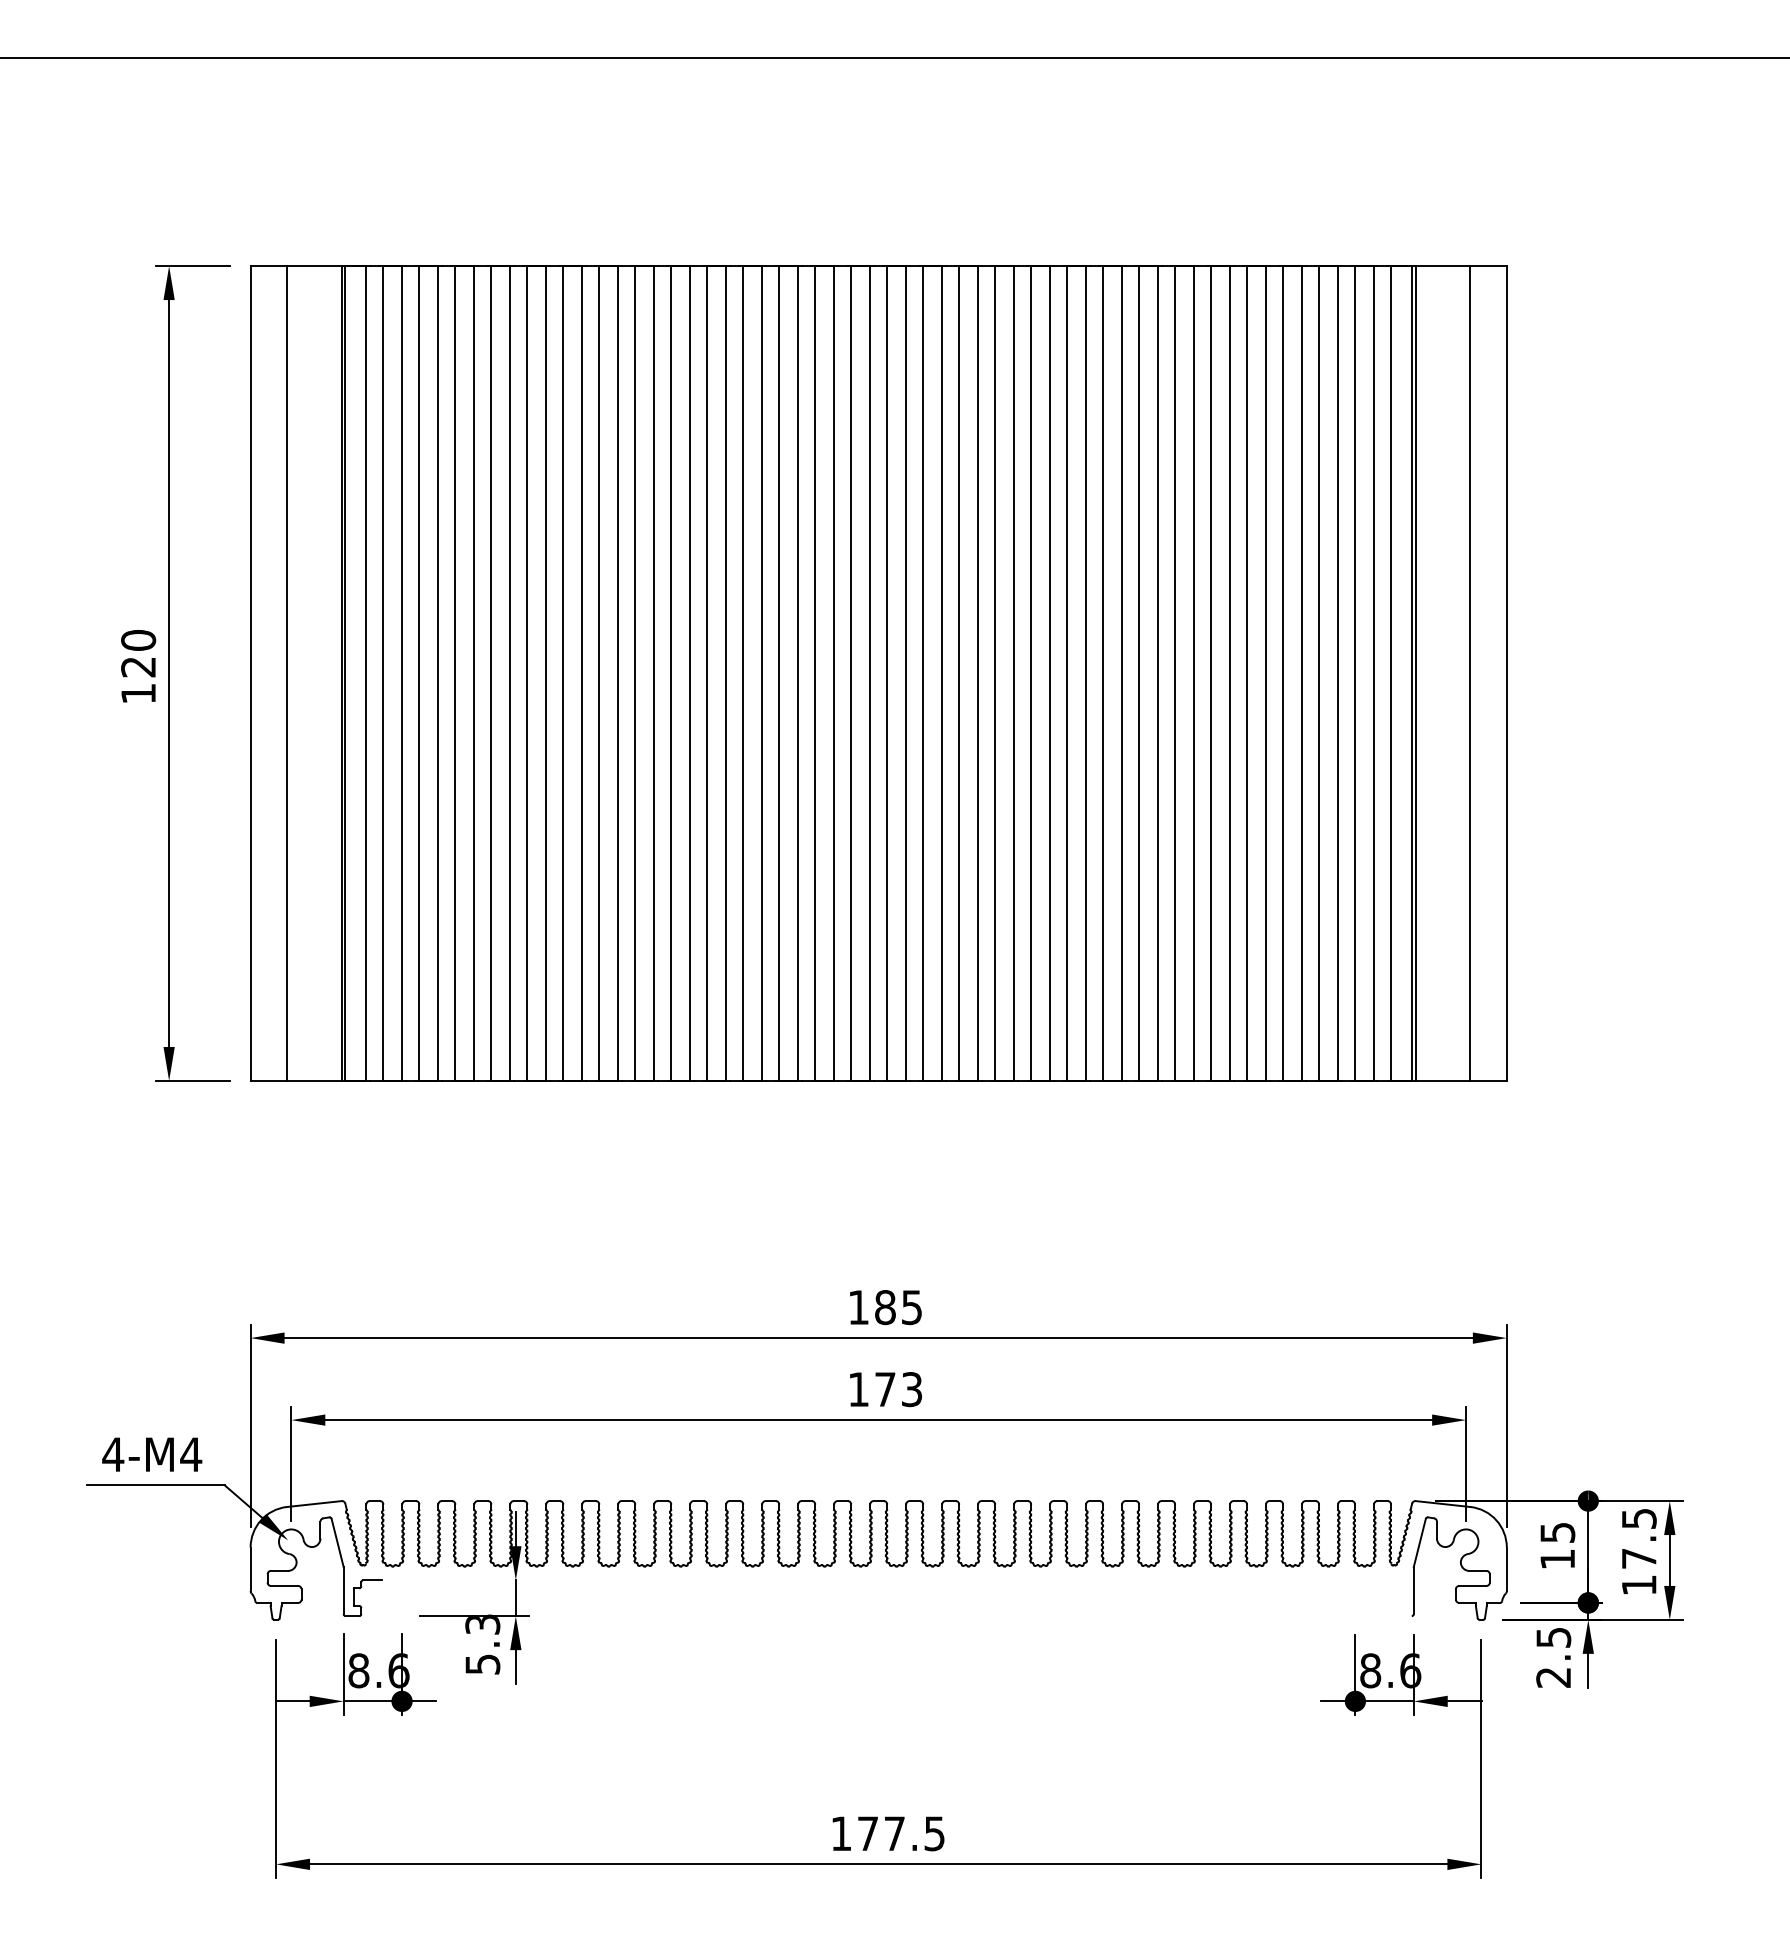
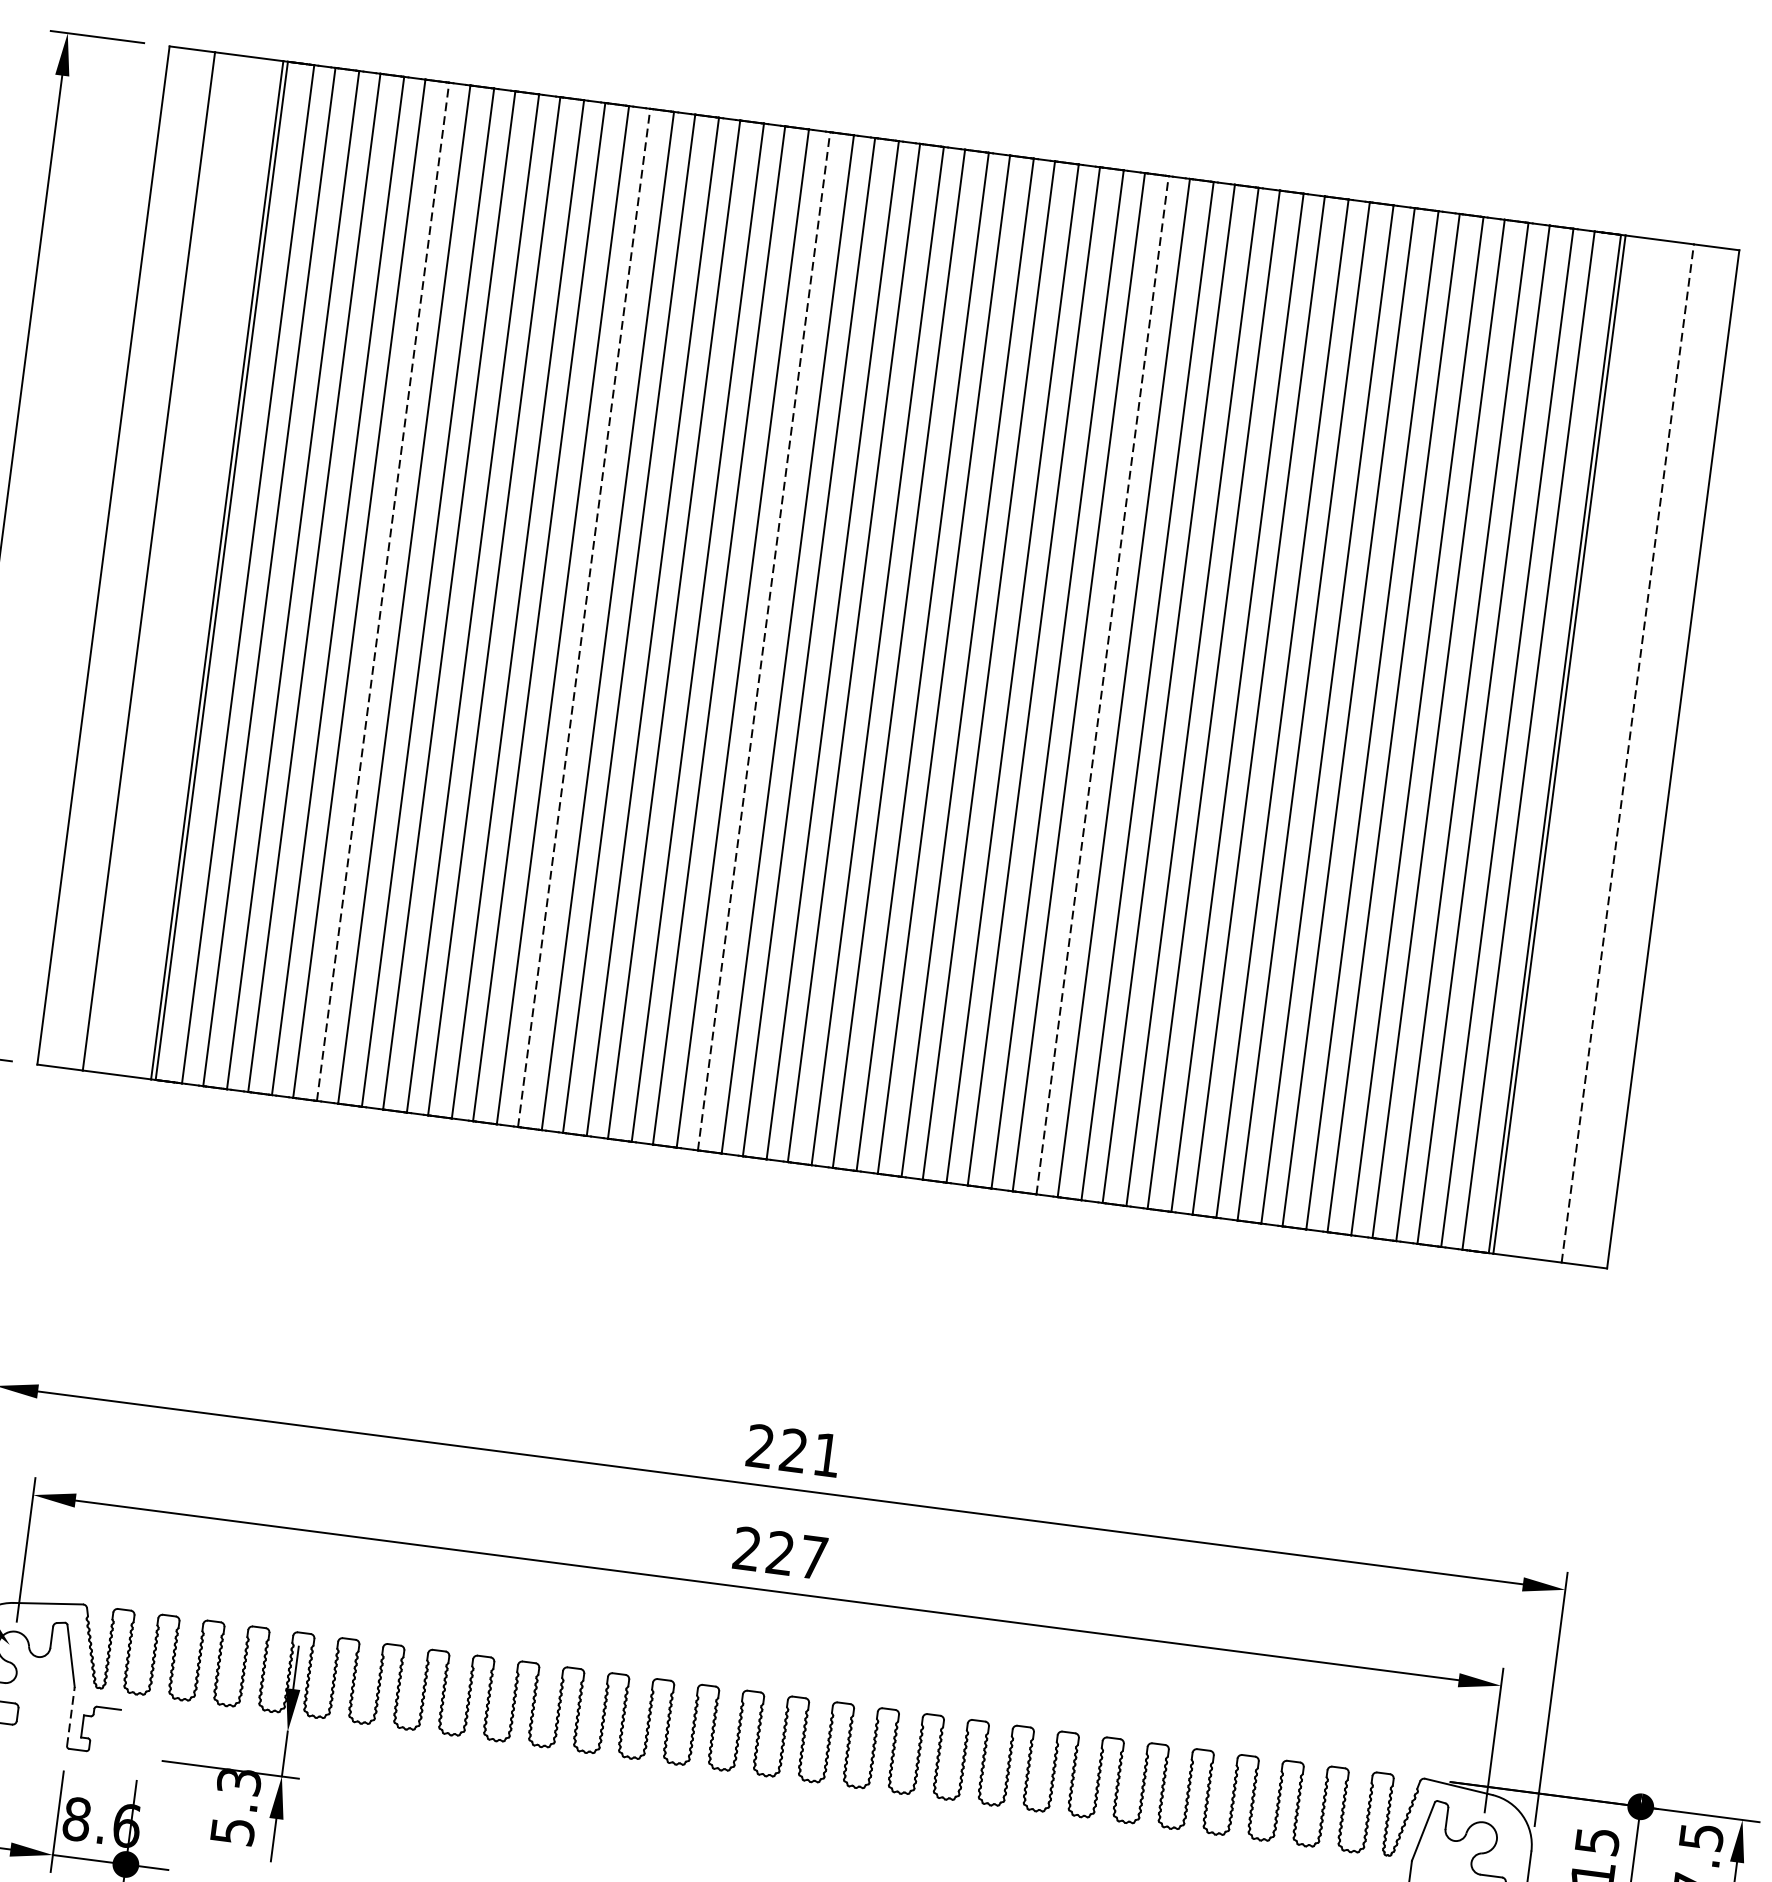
line: (474, 673) -> (383, 591), solid -> dashed
line: (635, 673) -> (584, 617), solid -> dashed
line: (779, 673) -> (764, 641), solid -> dashed
line: (1050, 673) -> (1103, 685), solid -> dashed
line: (1470, 673) -> (1627, 753), solid -> dashed
text: (884, 1307) -> (792, 1450), 185 -> 221
text: (885, 1389) -> (780, 1553), 173 -> 227
line: (343, 1590) -> (70, 1716), solid -> dashed

